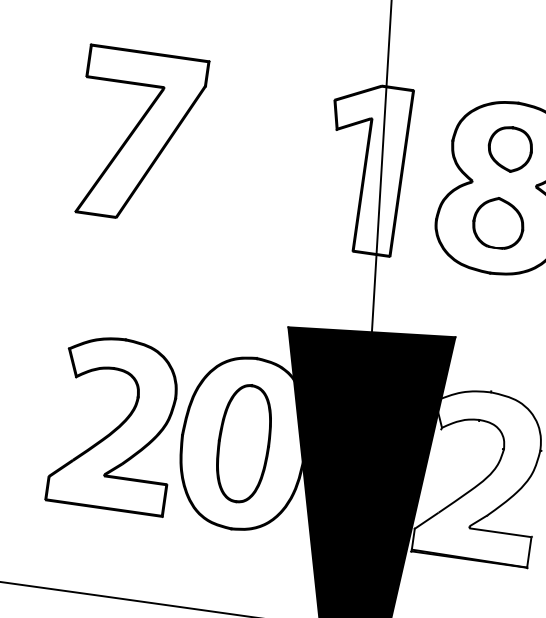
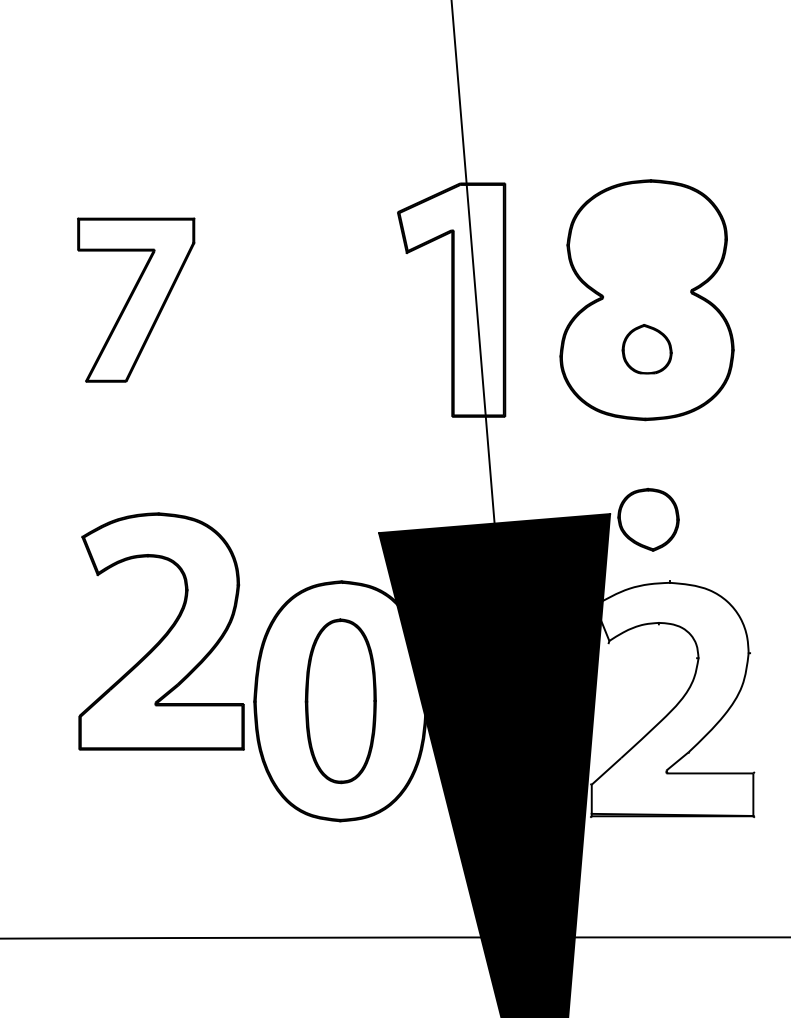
part: (138, 135) -> (136, 299), size x0.7
part: (510, 149) -> (648, 519), moved
part: (499, 222) -> (647, 348), size x0.7
part: (115, 424) -> (161, 631), moved

